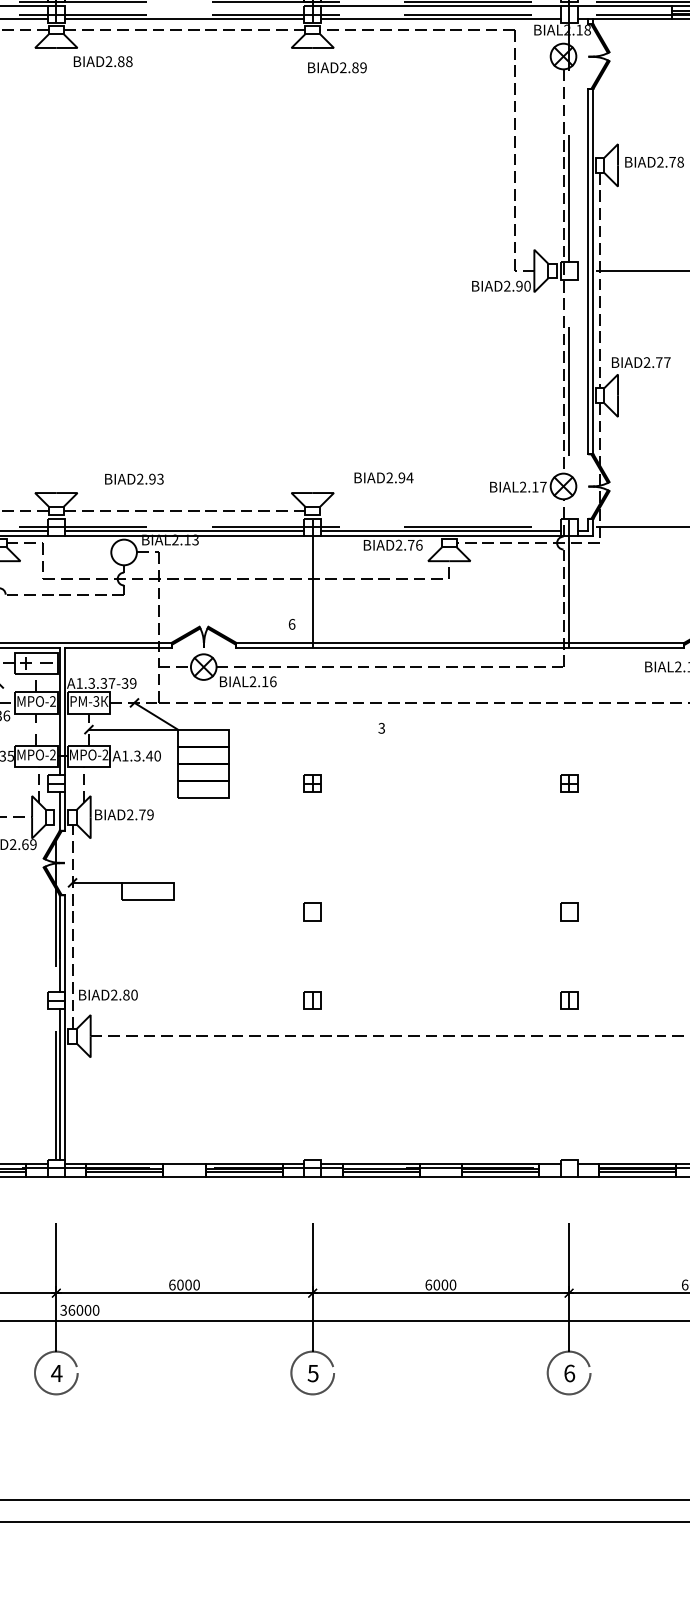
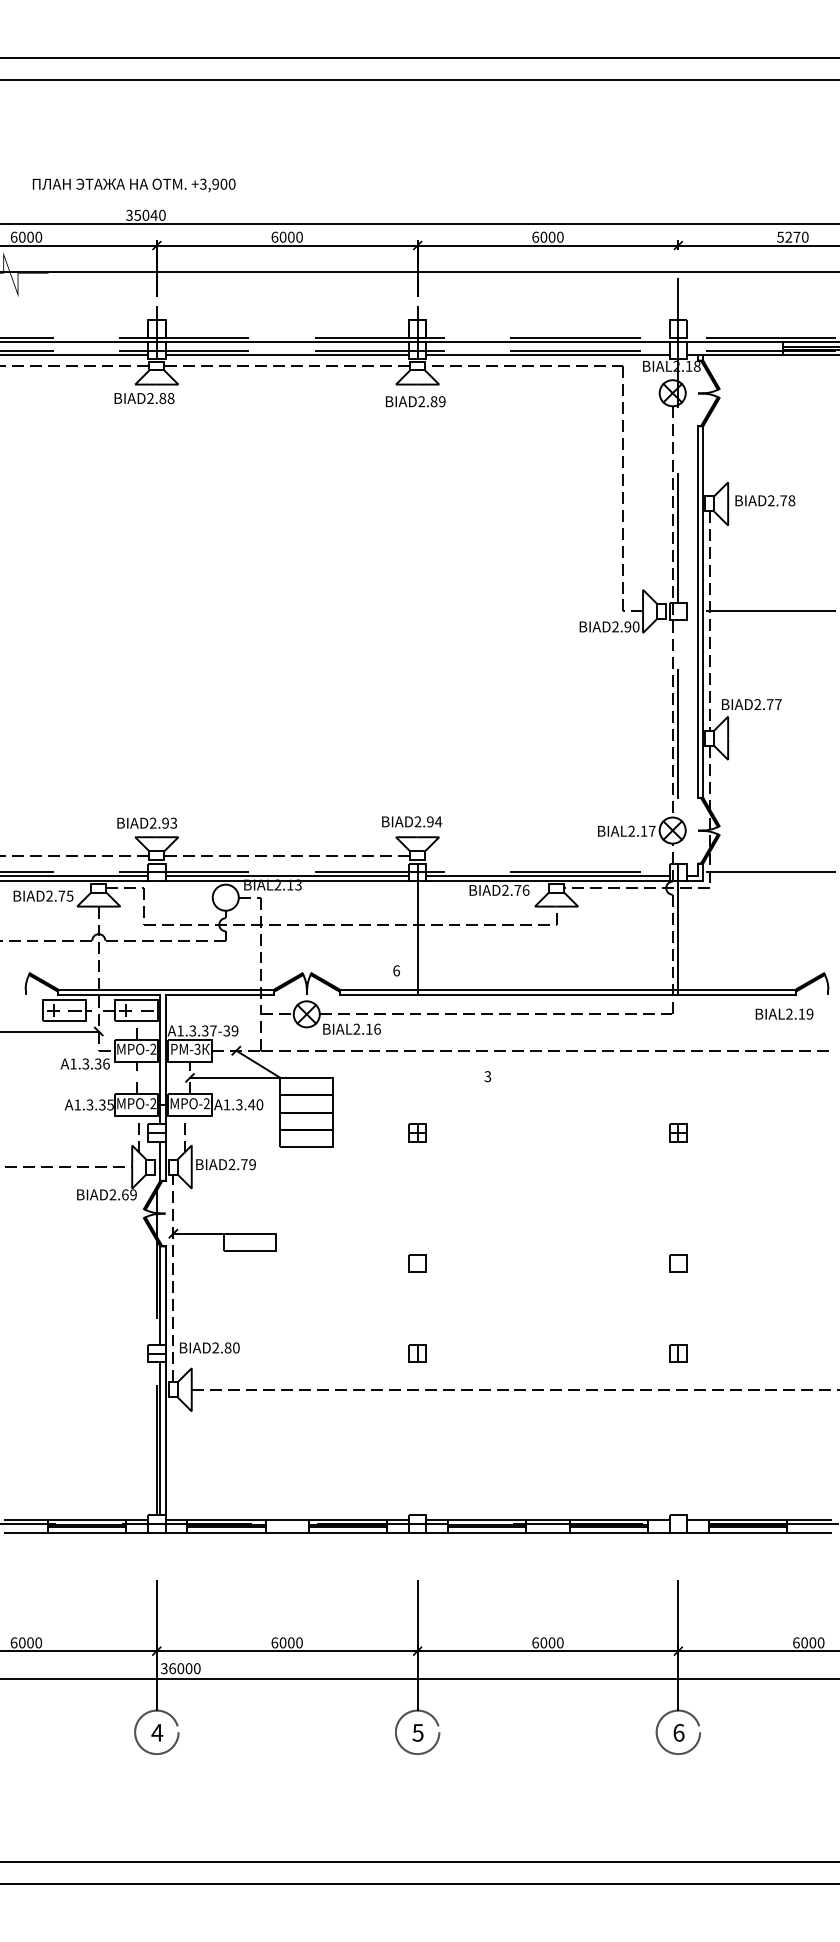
line: (183, 5) -> (286, 341), added
text: (103, 61) -> (144, 398), moved
text: (337, 67) -> (415, 401), moved
text: (384, 477) -> (412, 821), moved
text: (134, 478) -> (147, 822), moved

